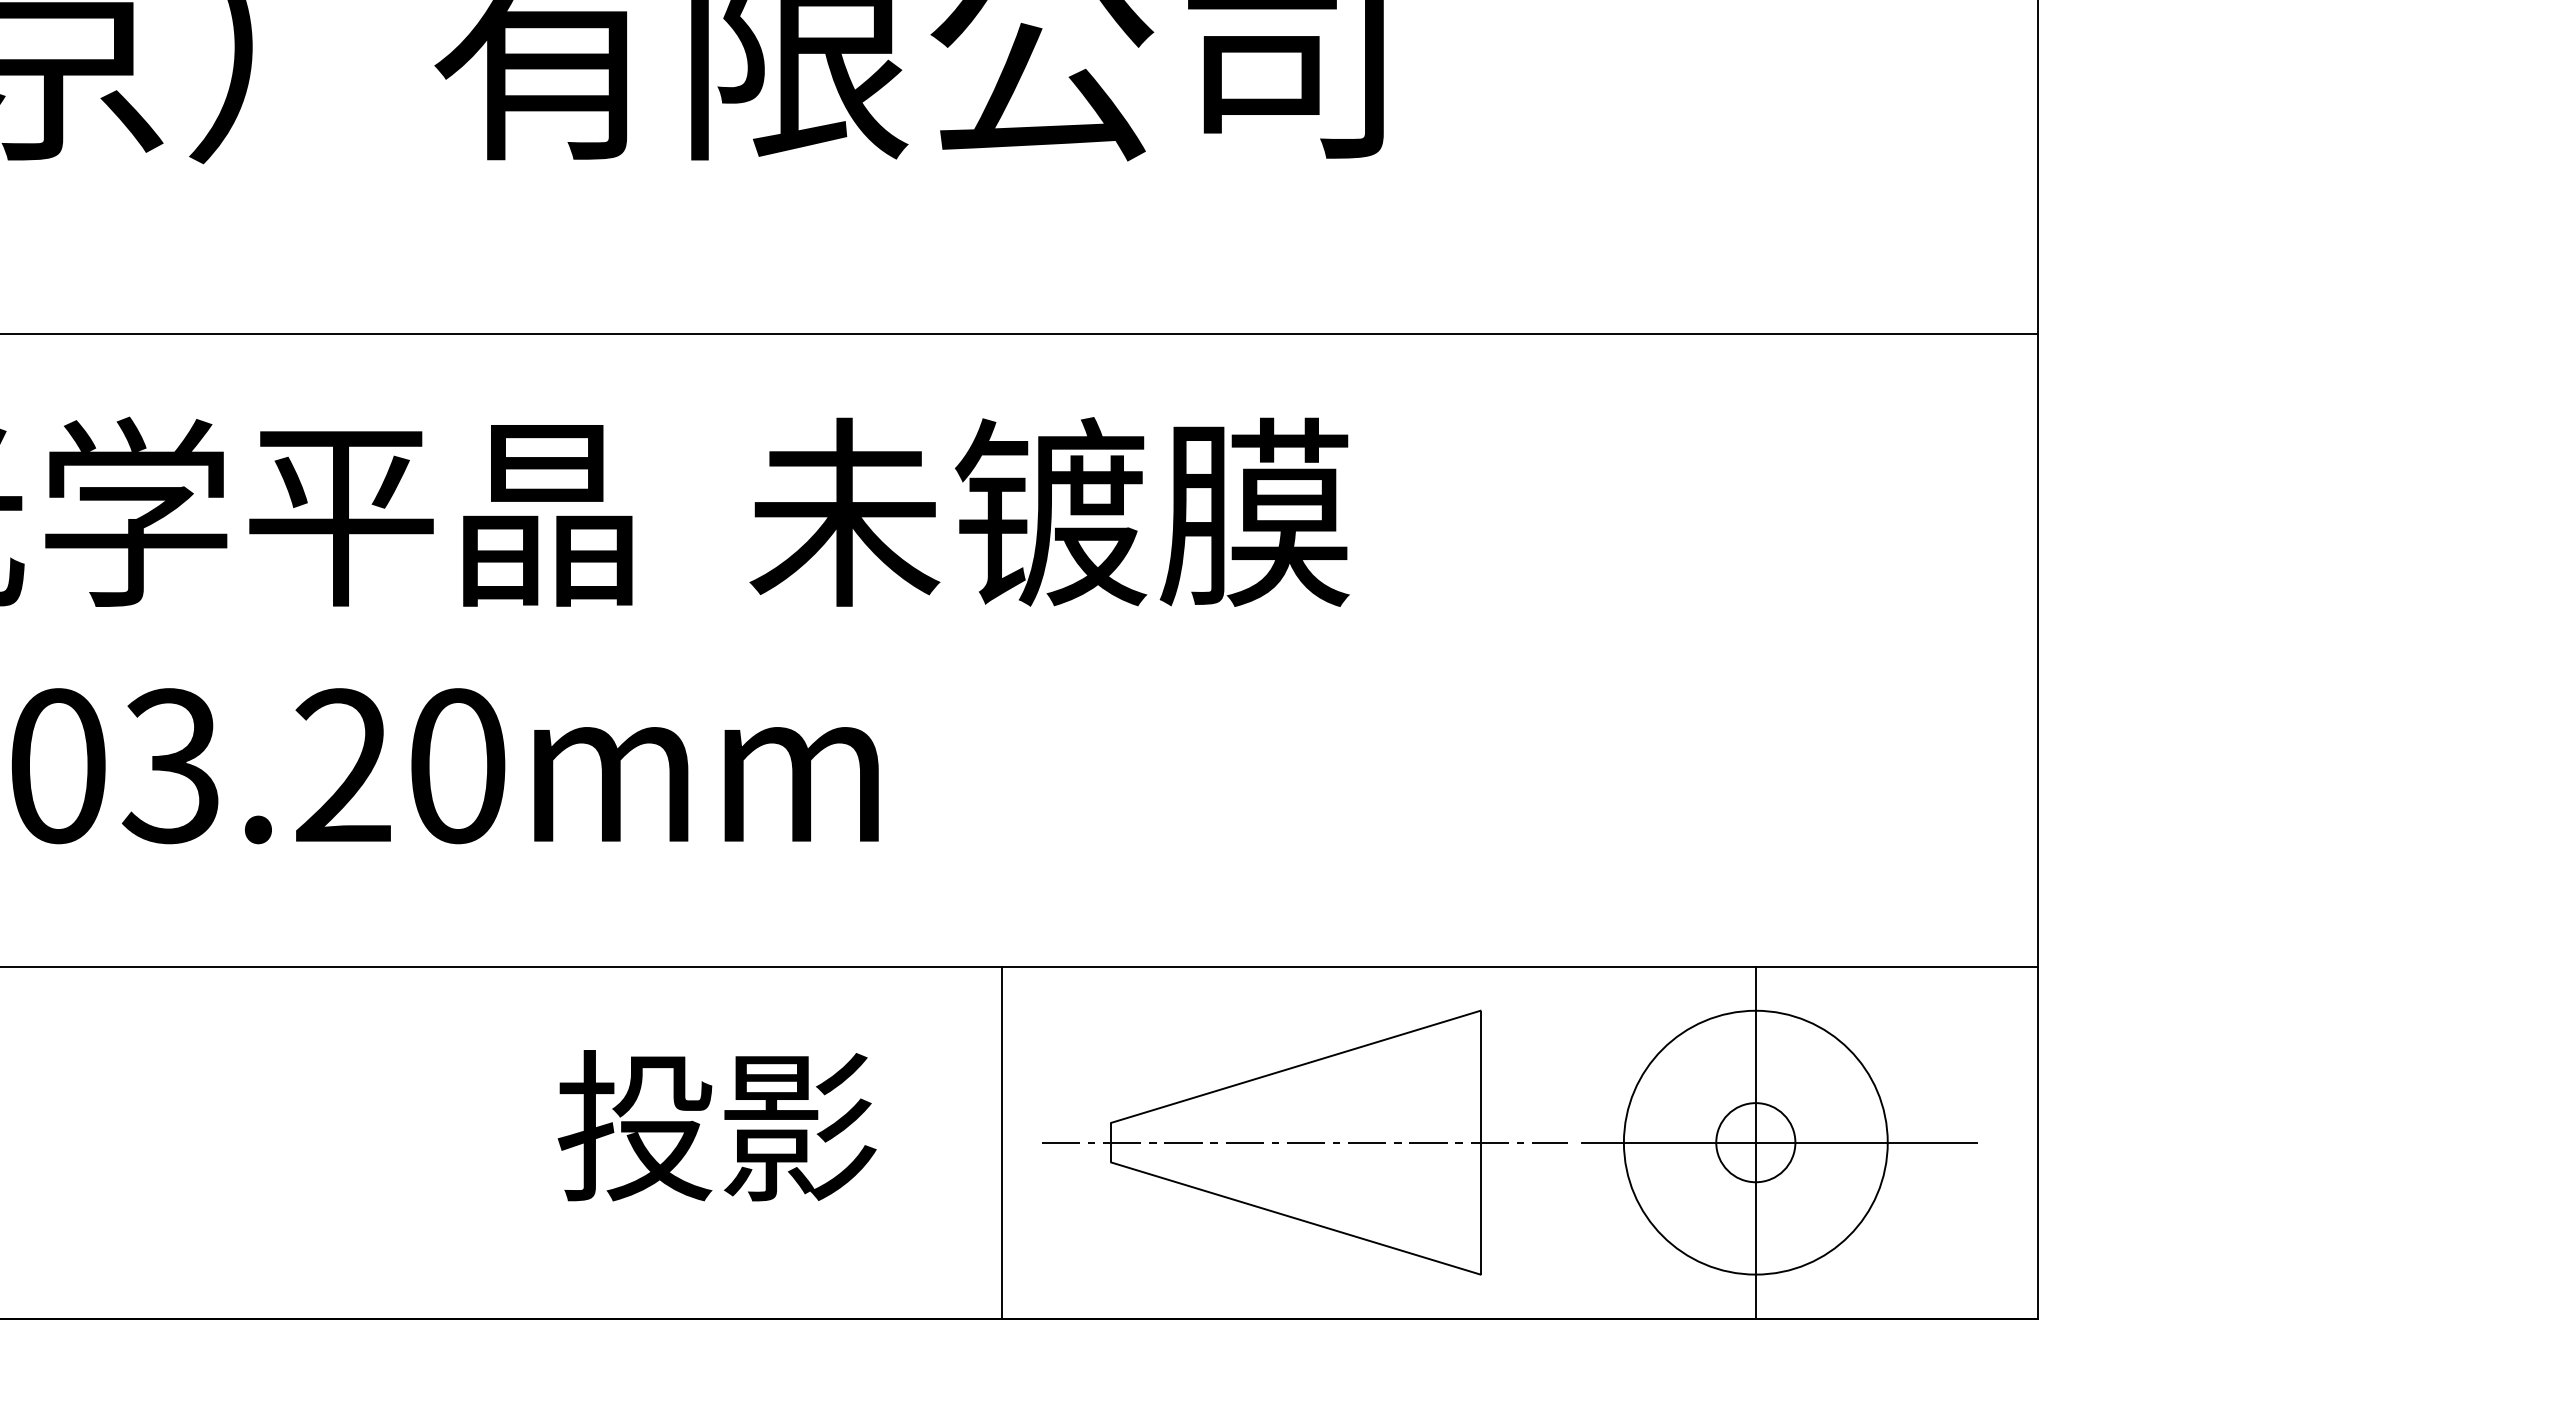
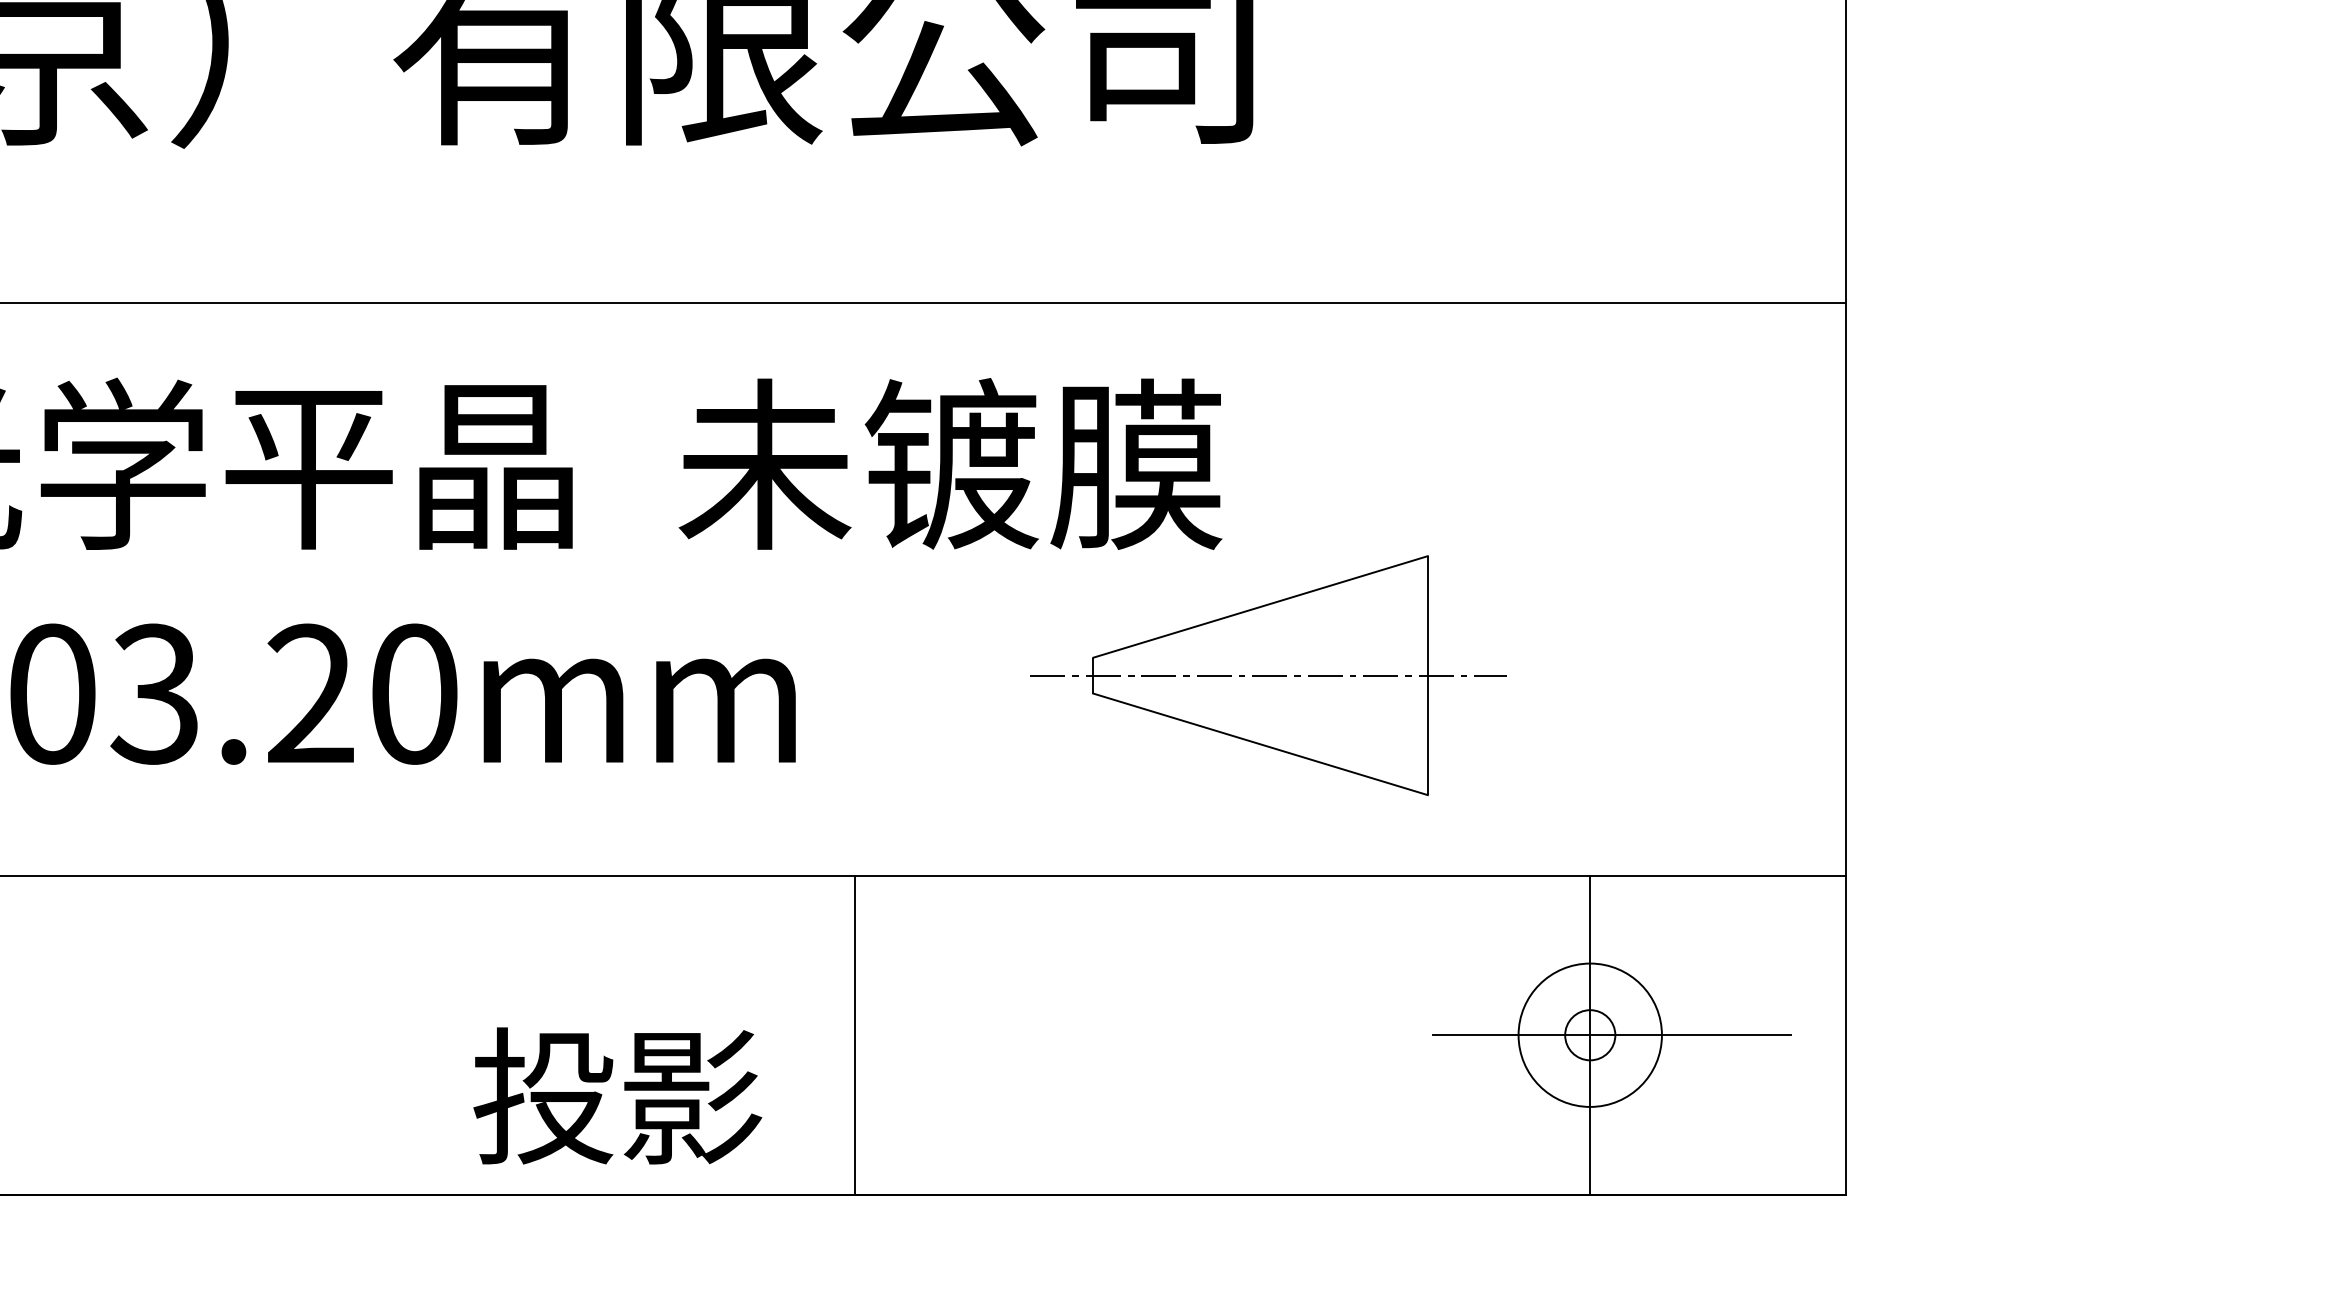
text: (716, 1125) -> (617, 1095), moved
line: (1001, 1142) -> (854, 1035), moved
part: (1304, 1142) -> (1268, 675), moved
circle: (1755, 1142) -> (1589, 1035), size x0.6
circle: (1755, 1142) -> (1589, 1035), size x0.7

